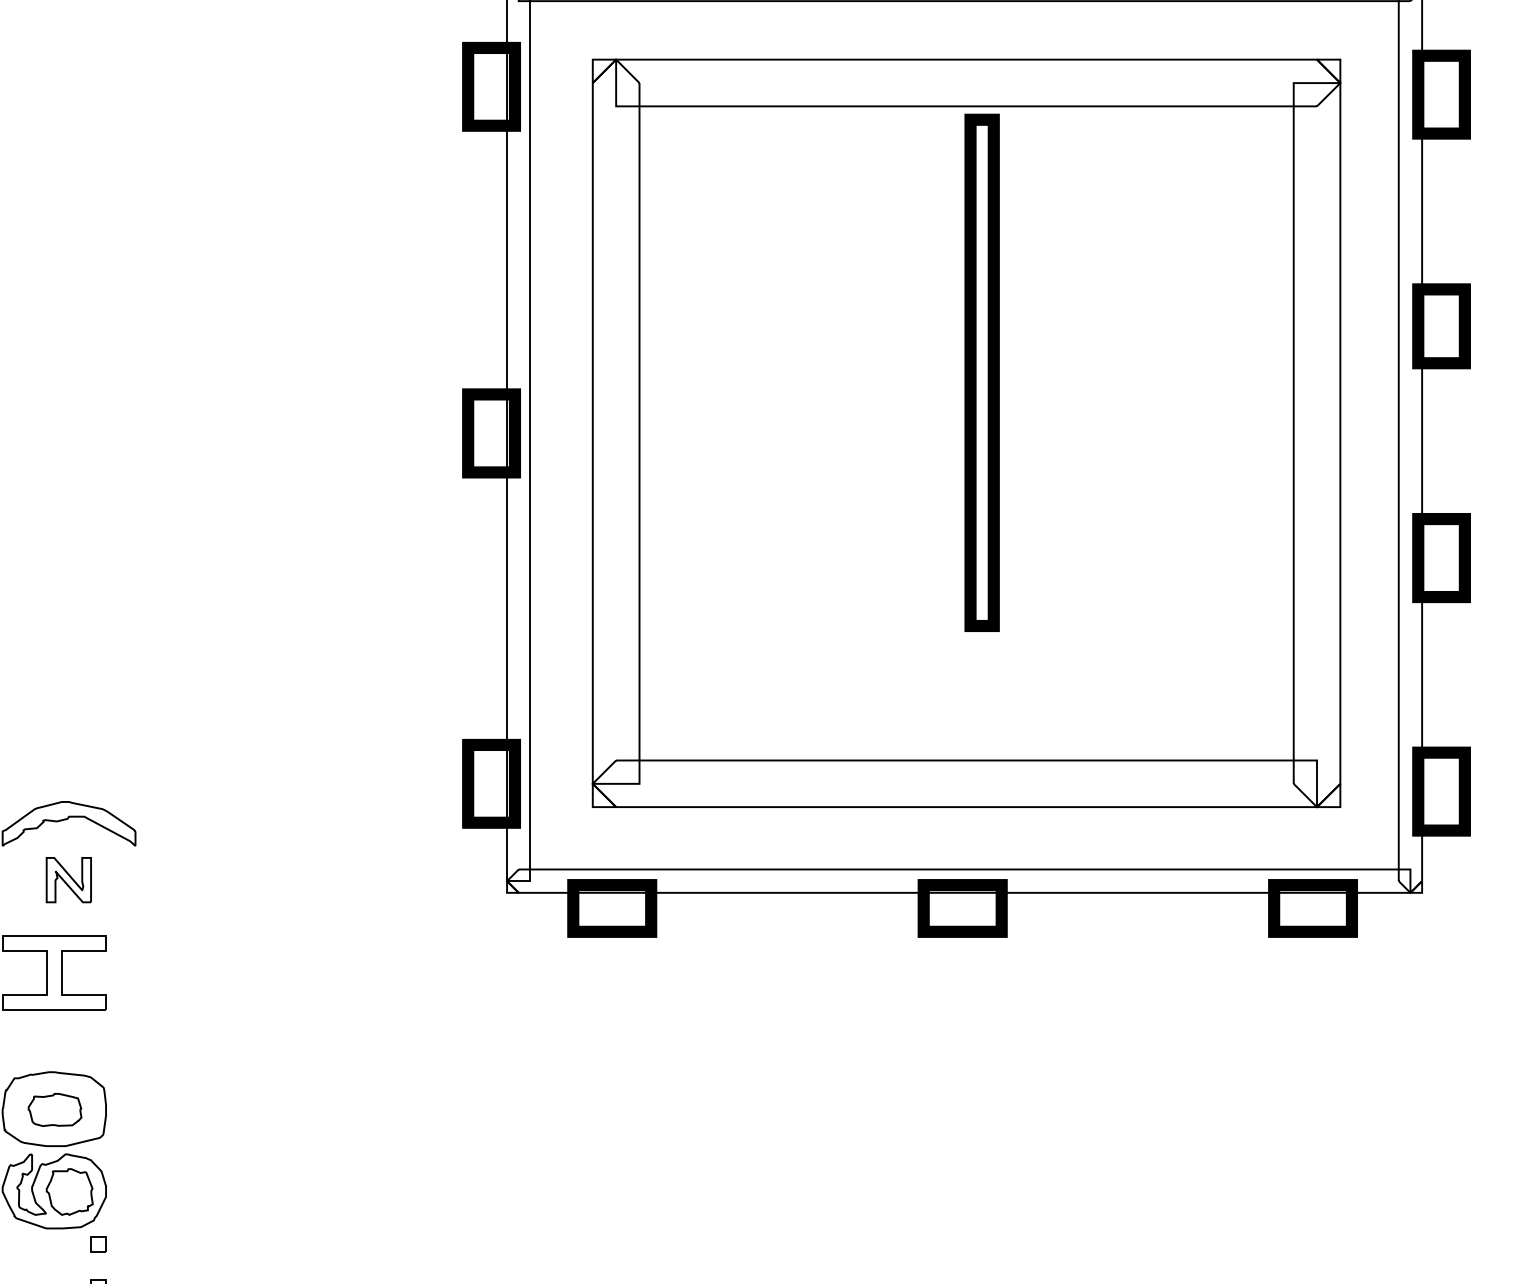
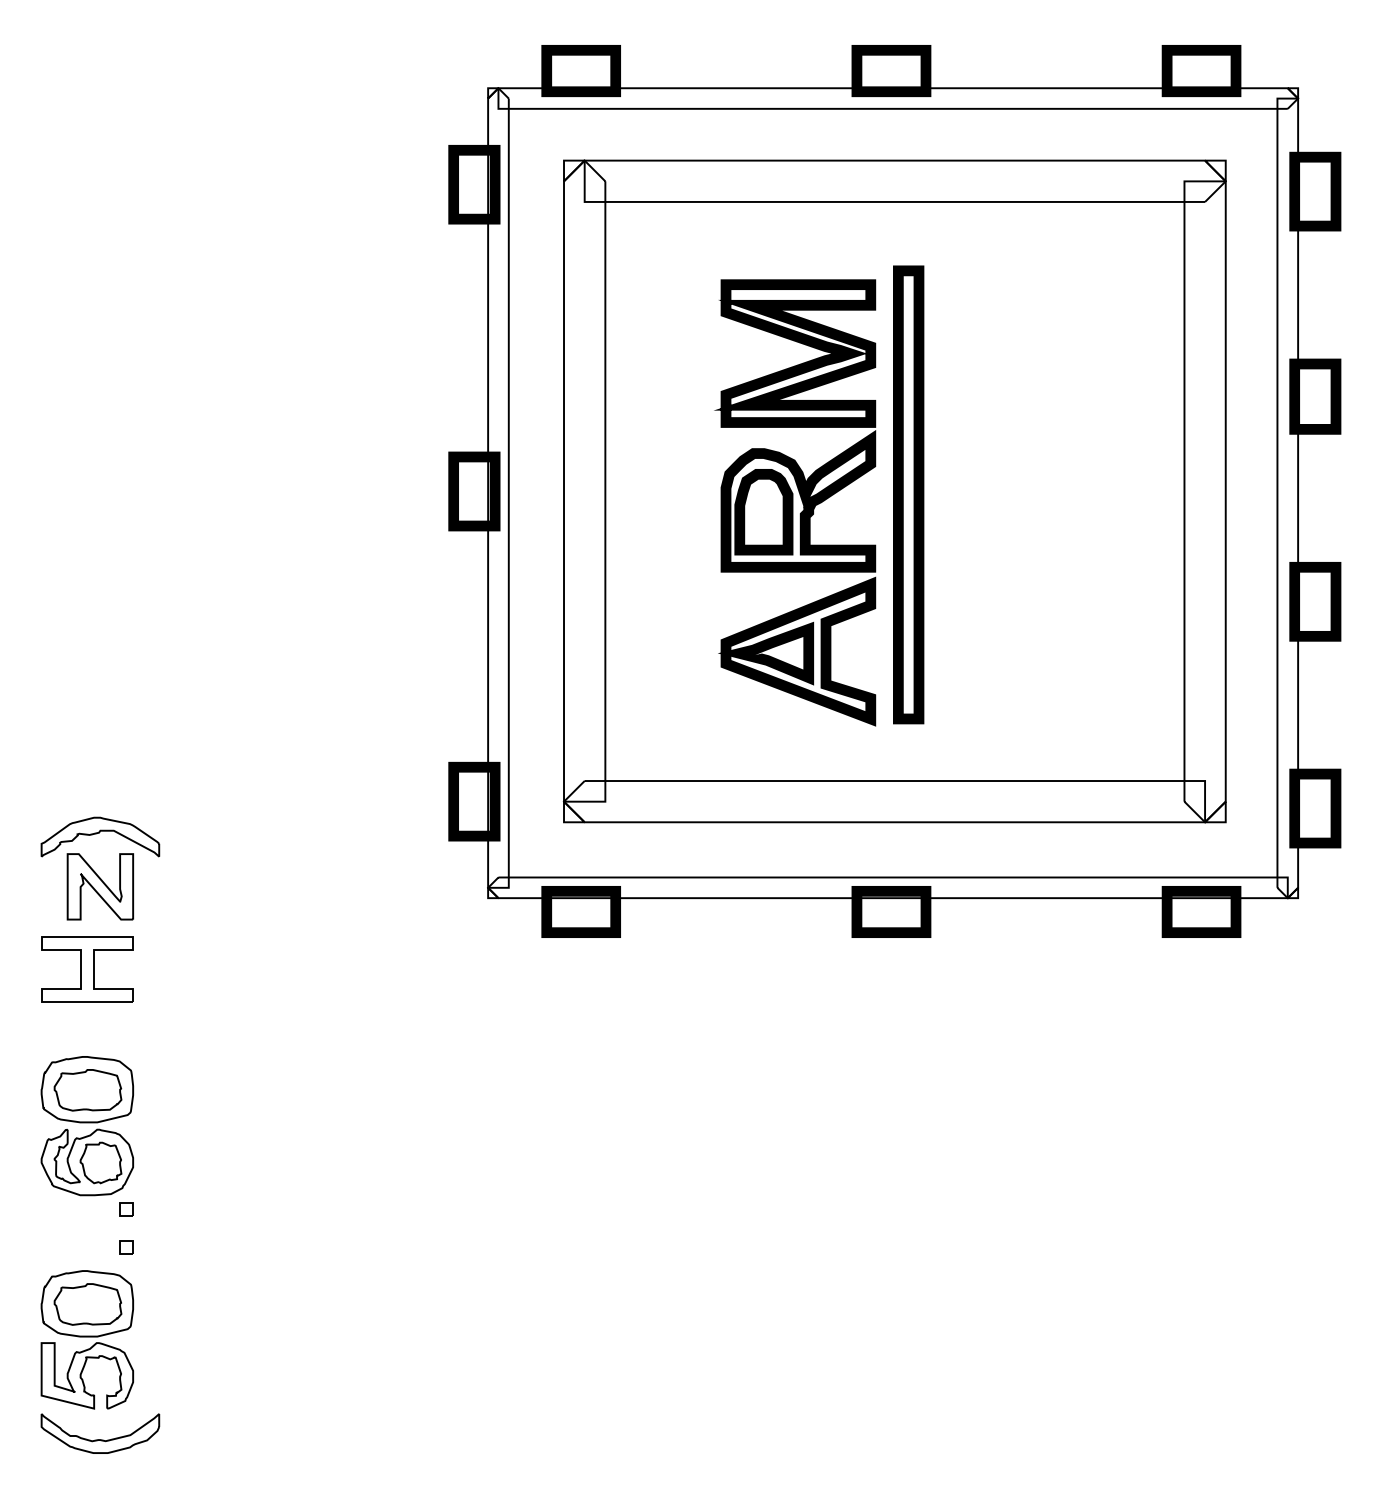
part: (981, 372) -> (908, 494), moved
part: (854, 445) -> (795, 502), added
part: (68, 879) -> (99, 886), size x1.67
part: (54, 1110) -> (87, 1090), size x1.43

